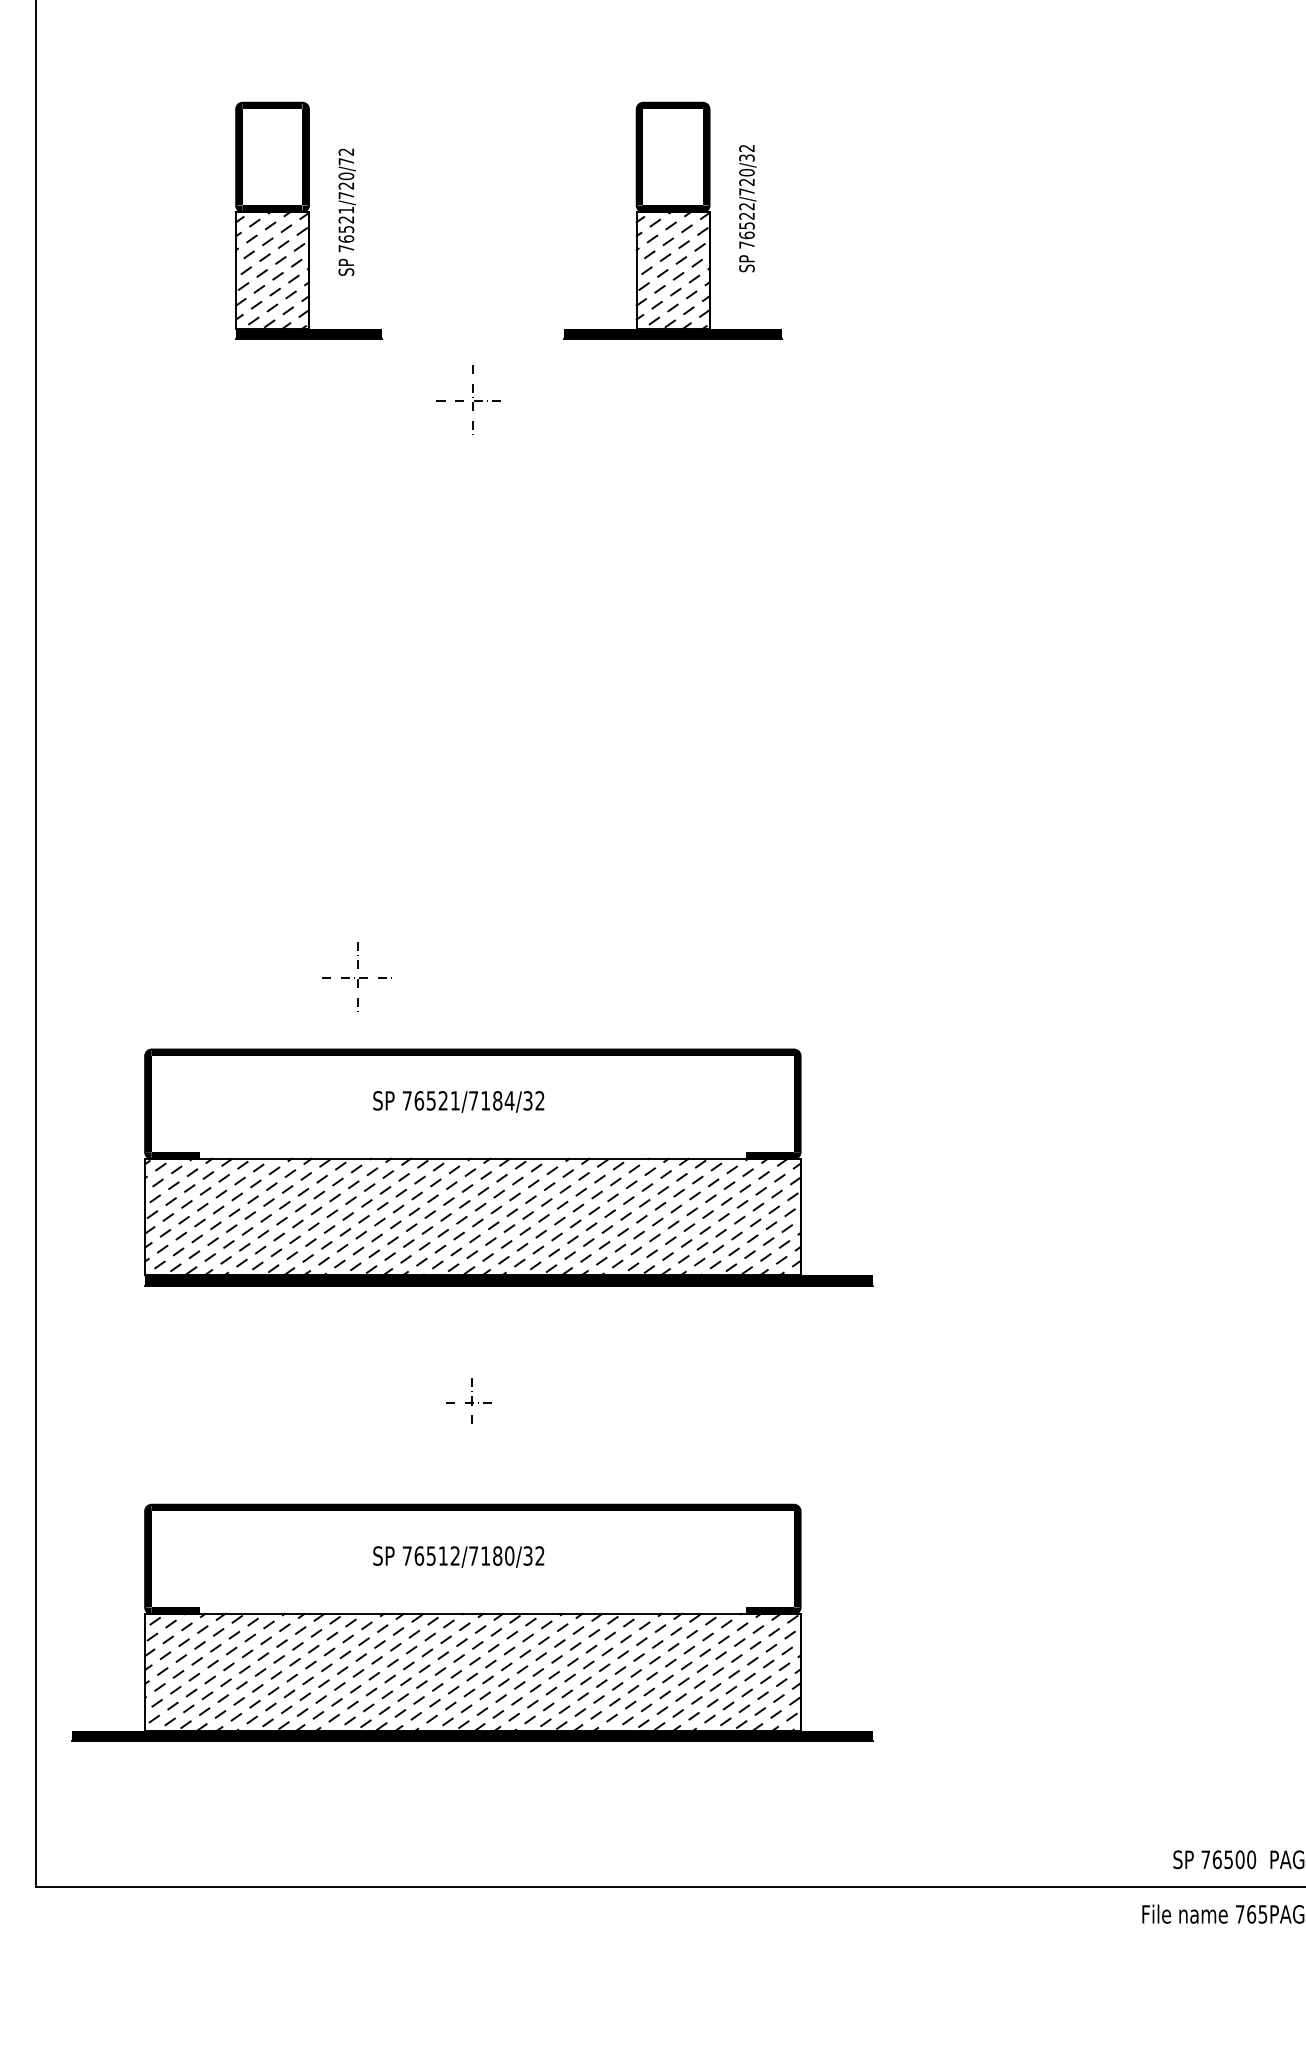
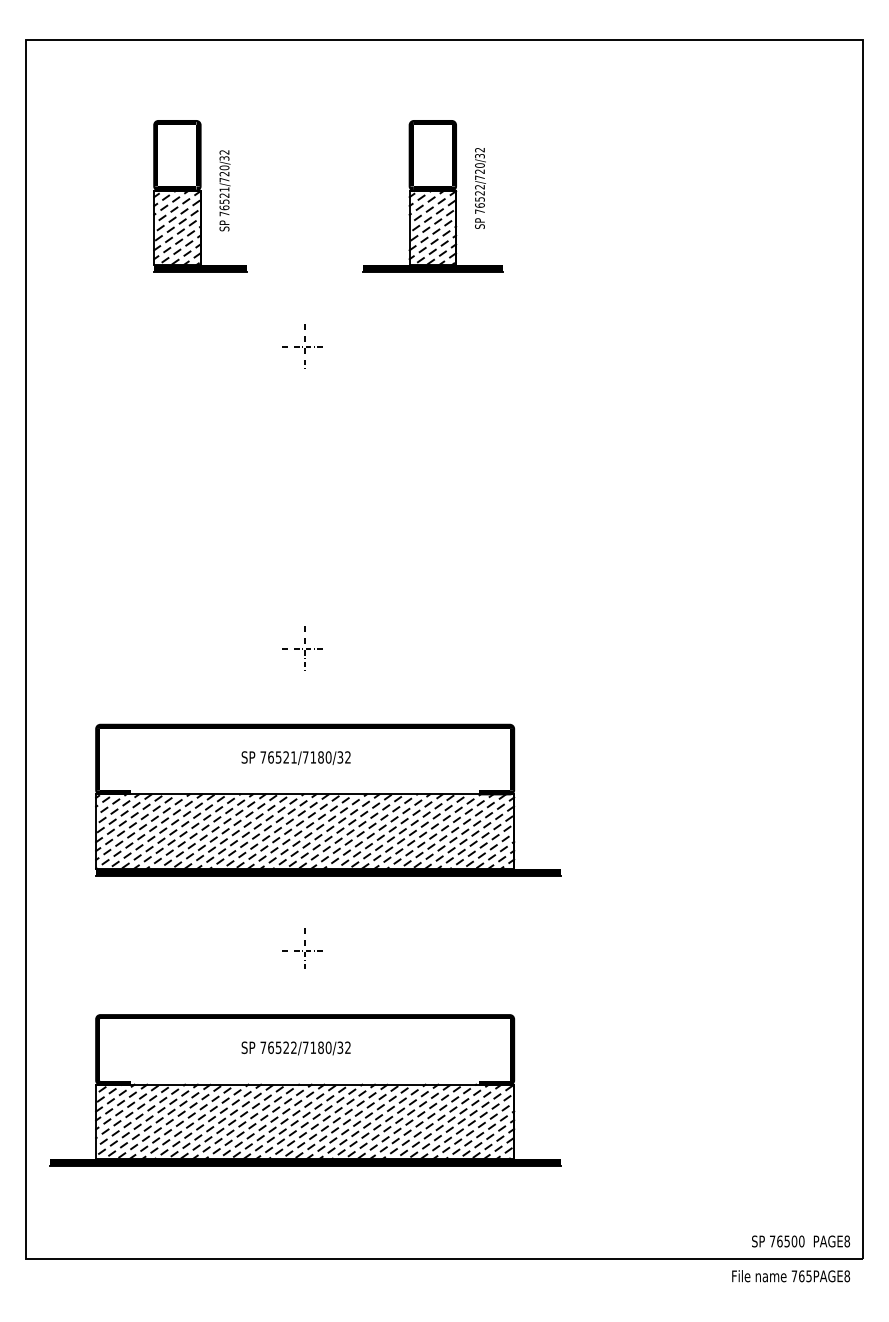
text: (346, 161) -> (224, 158), 76521/720/72 -> 76521/720/32
part: (468, 399) -> (302, 346), moved
part: (354, 977) -> (302, 648), moved
text: (509, 1100) -> (328, 757), 76521/7184/32 -> 76521/7180/32
part: (468, 1400) -> (302, 948), size x1.43
text: (442, 1555) -> (285, 1047), 76512/7180/32 -> 76522/7180/32

